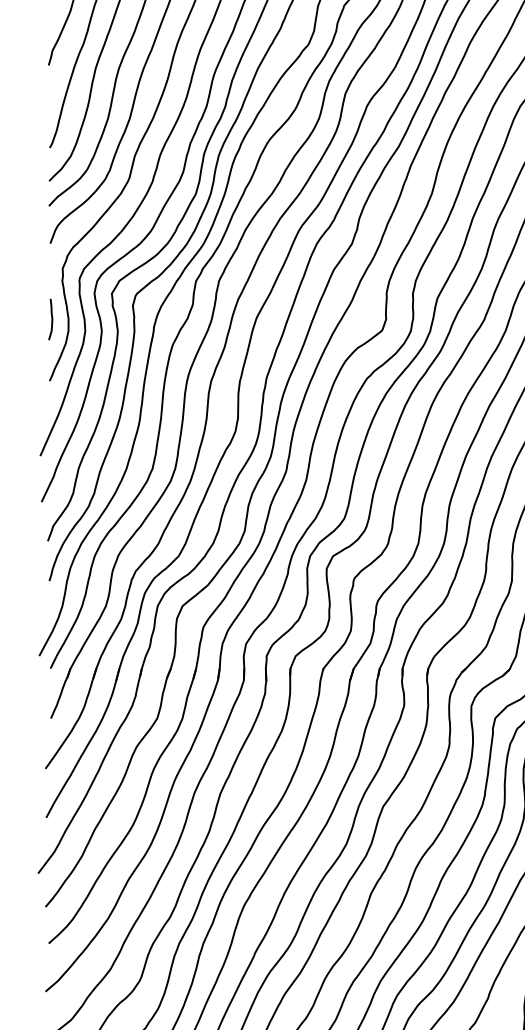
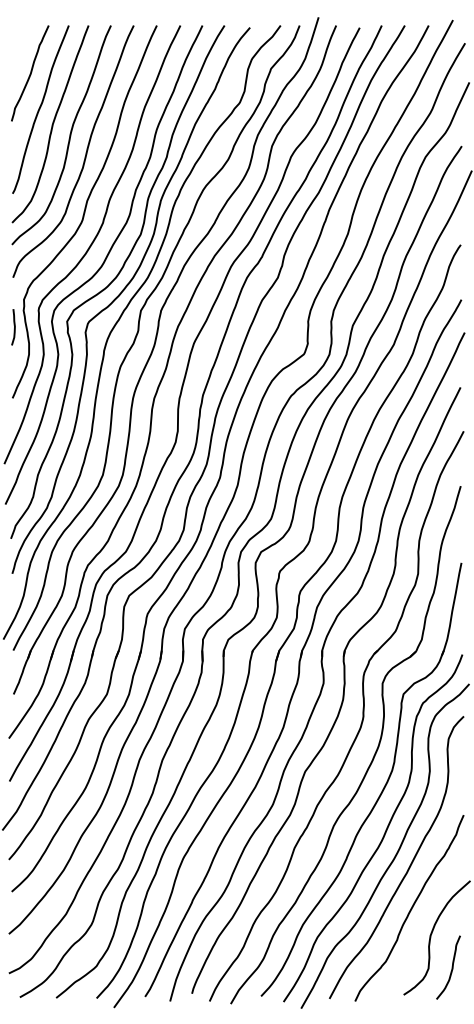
curve: (51, 319) -> (14, 327), moved

